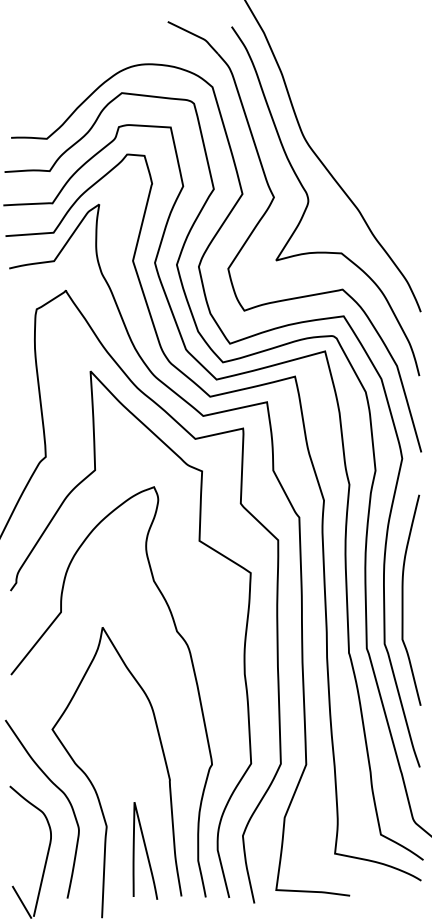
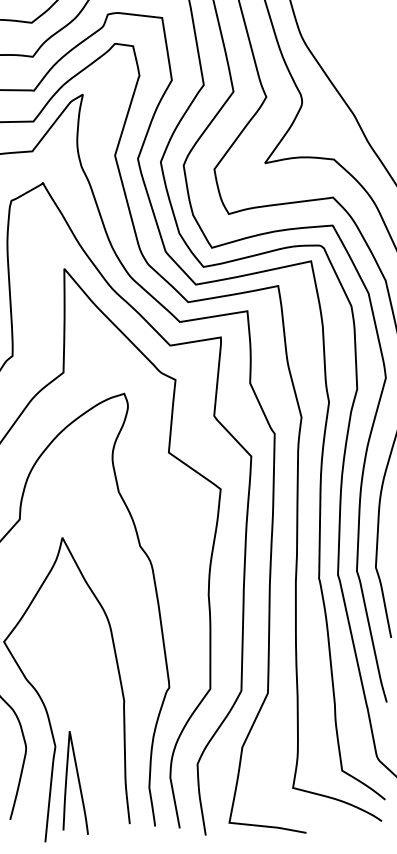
curve: (145, 850) -> (78, 782), moved

